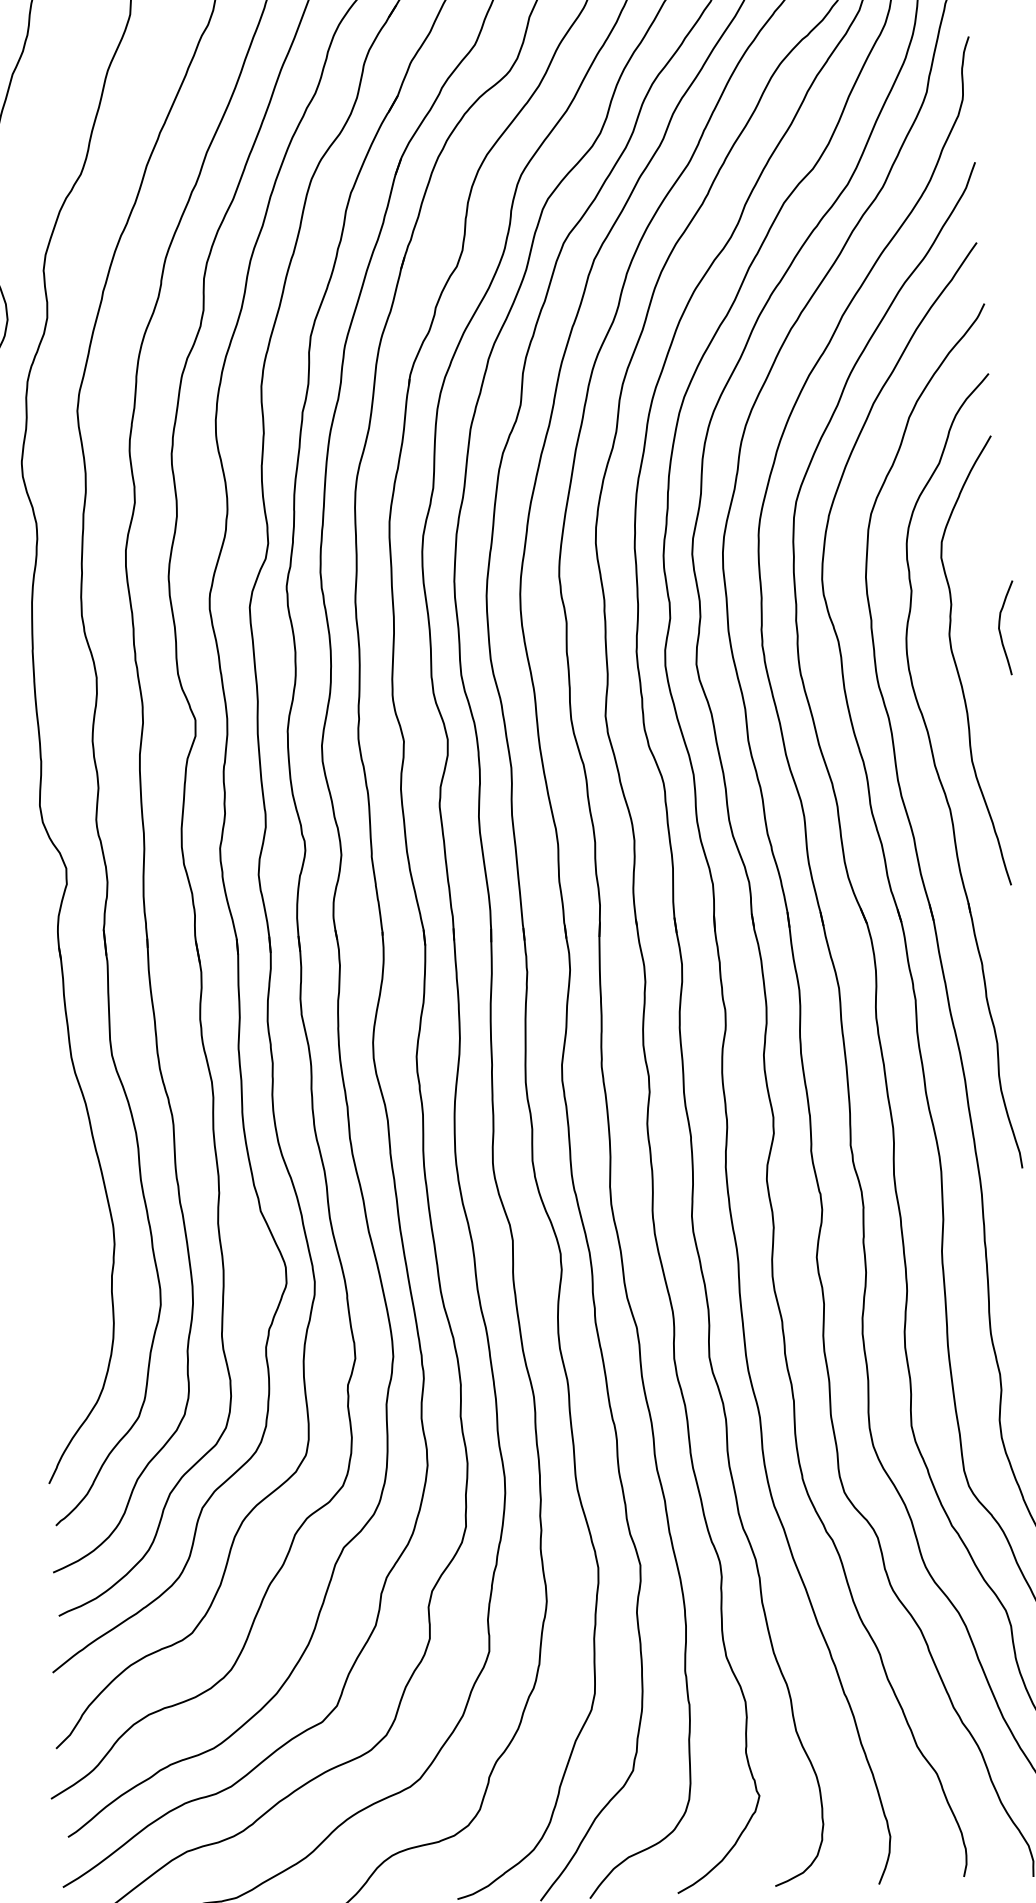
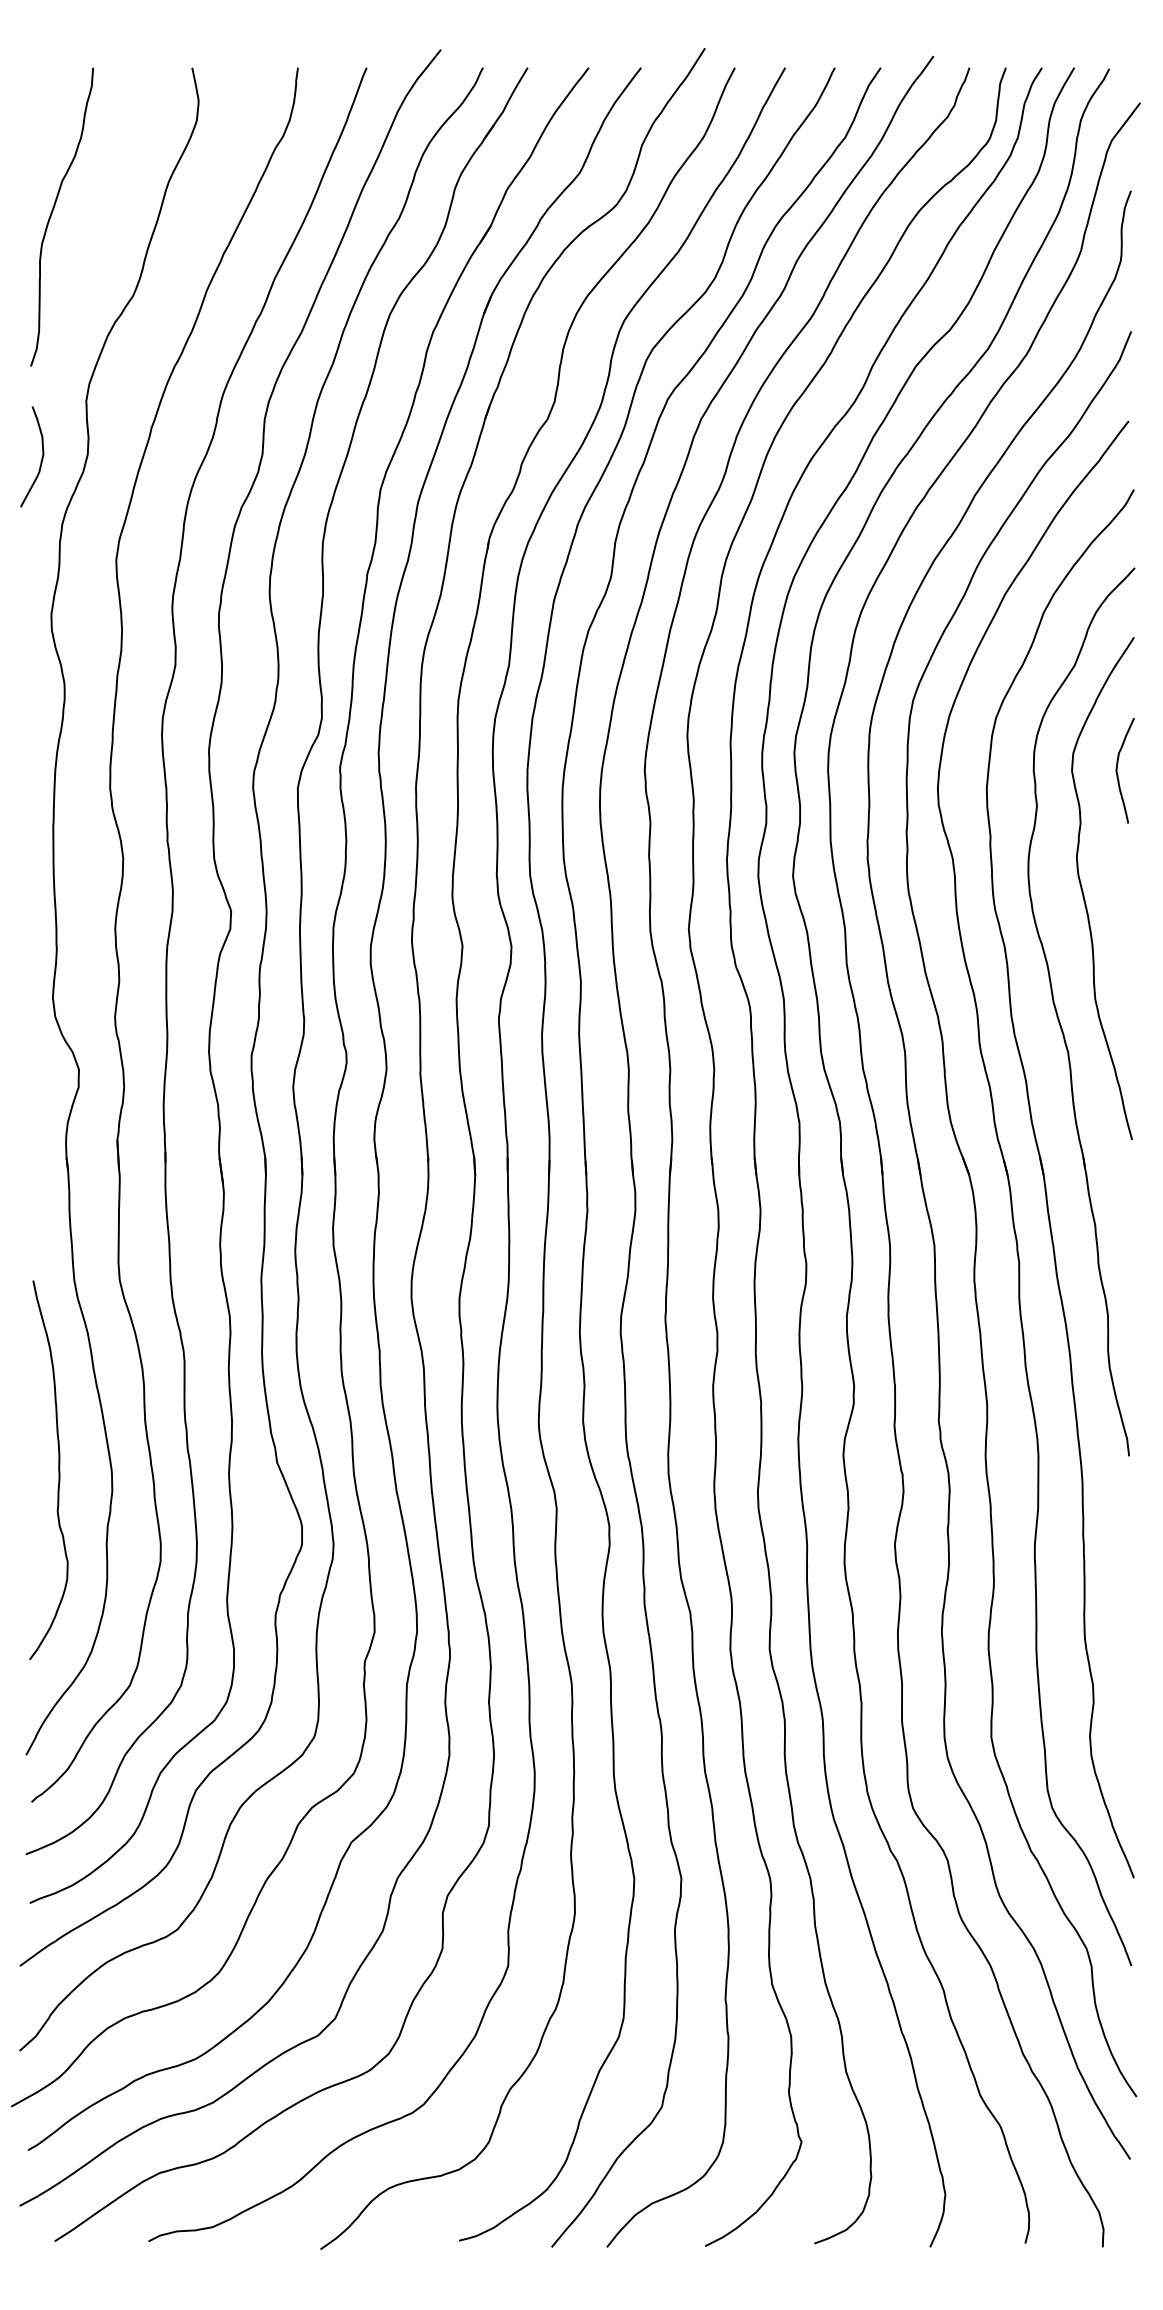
curve: (999, 628) -> (1117, 770), moved
curve: (65, 1227) -> (58, 1470), added

